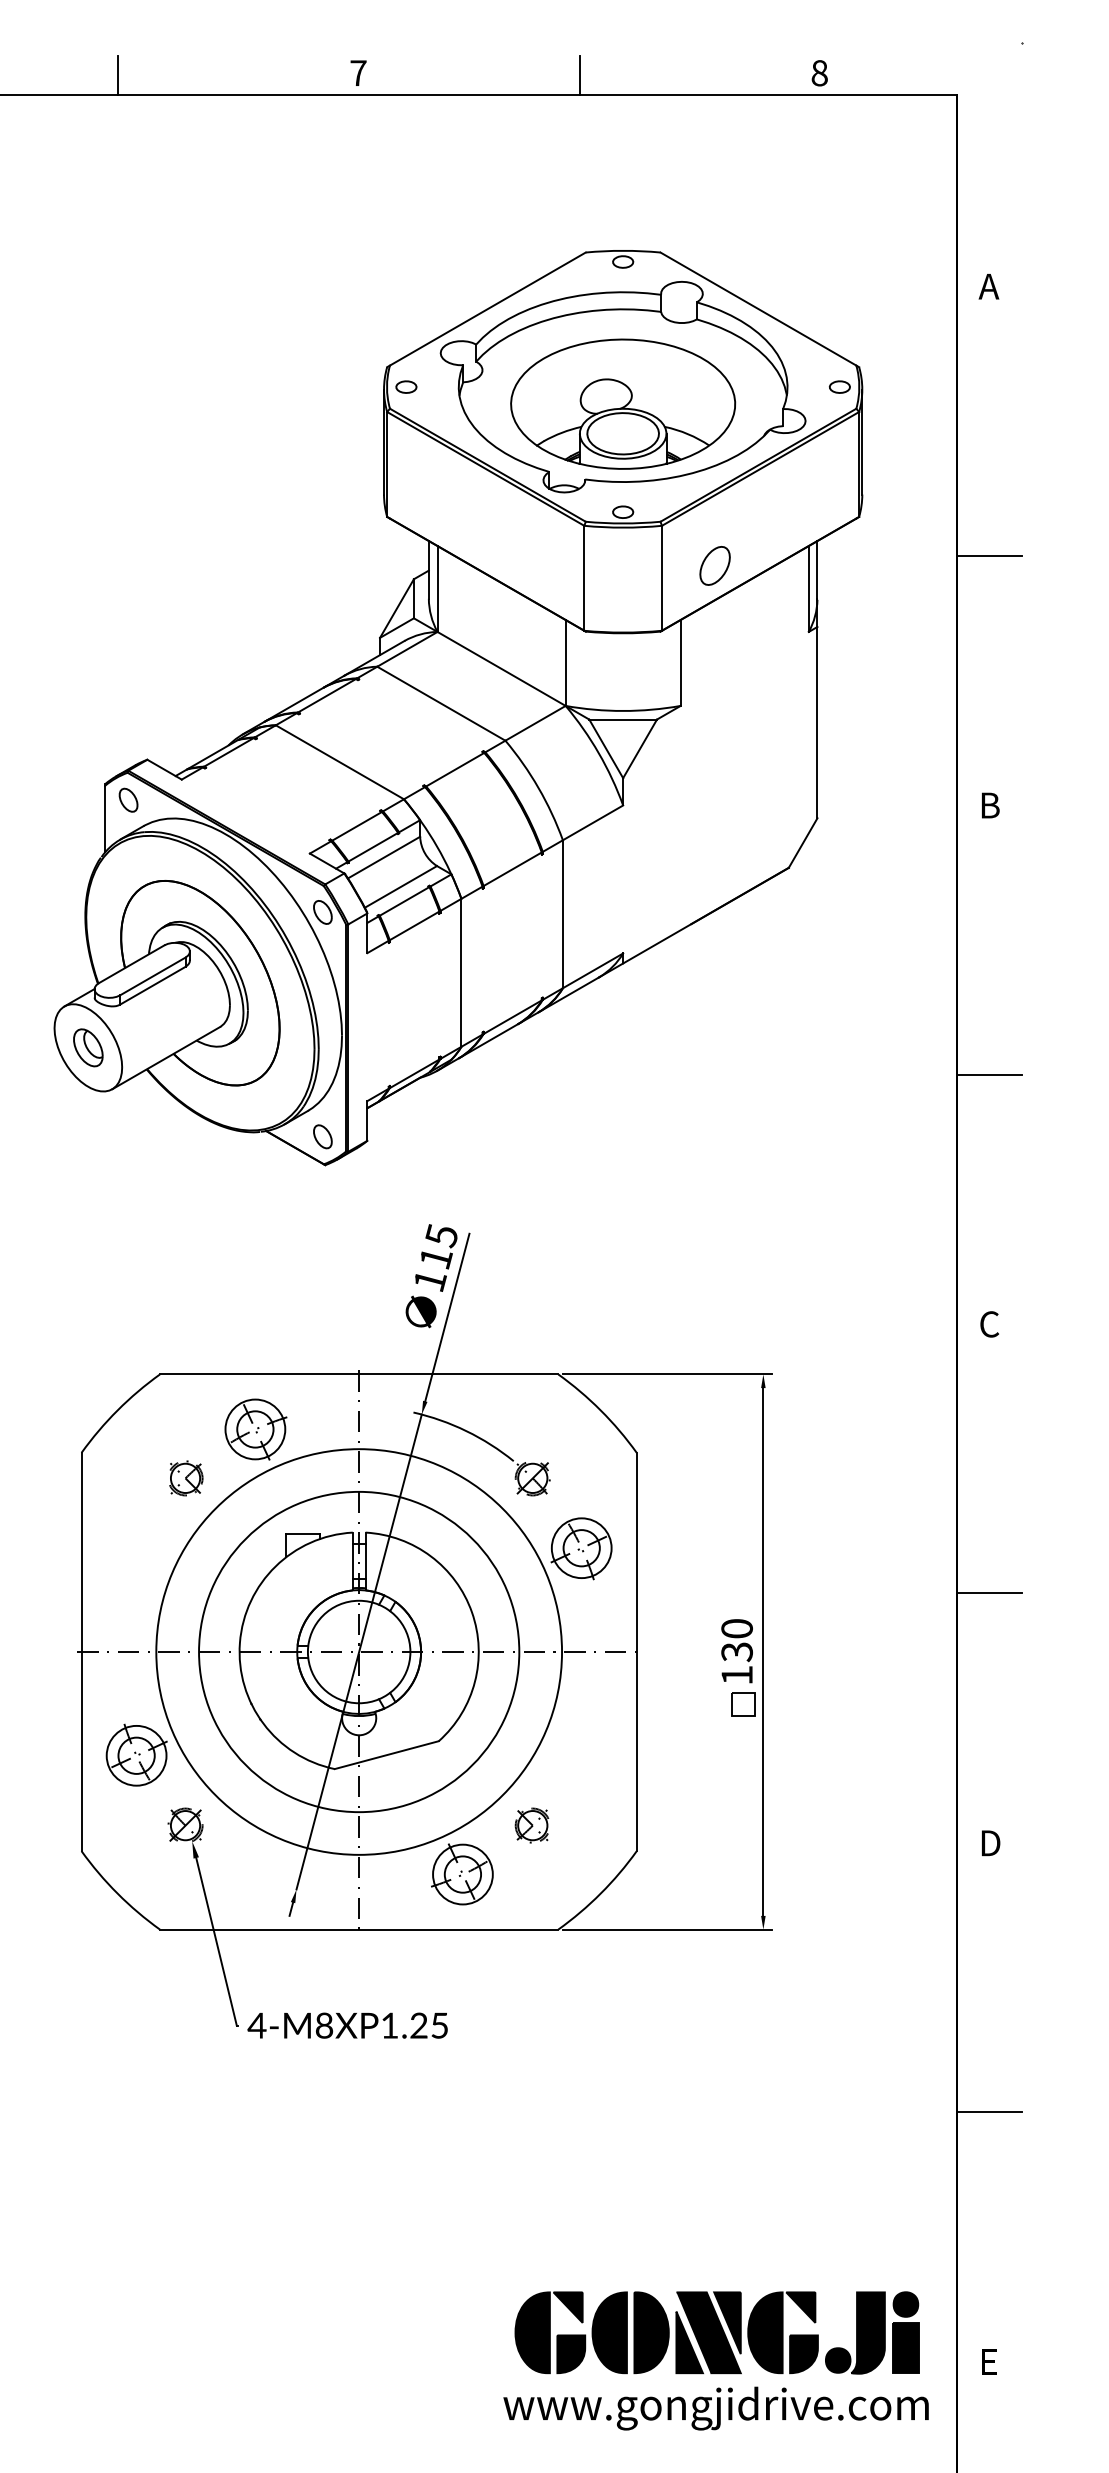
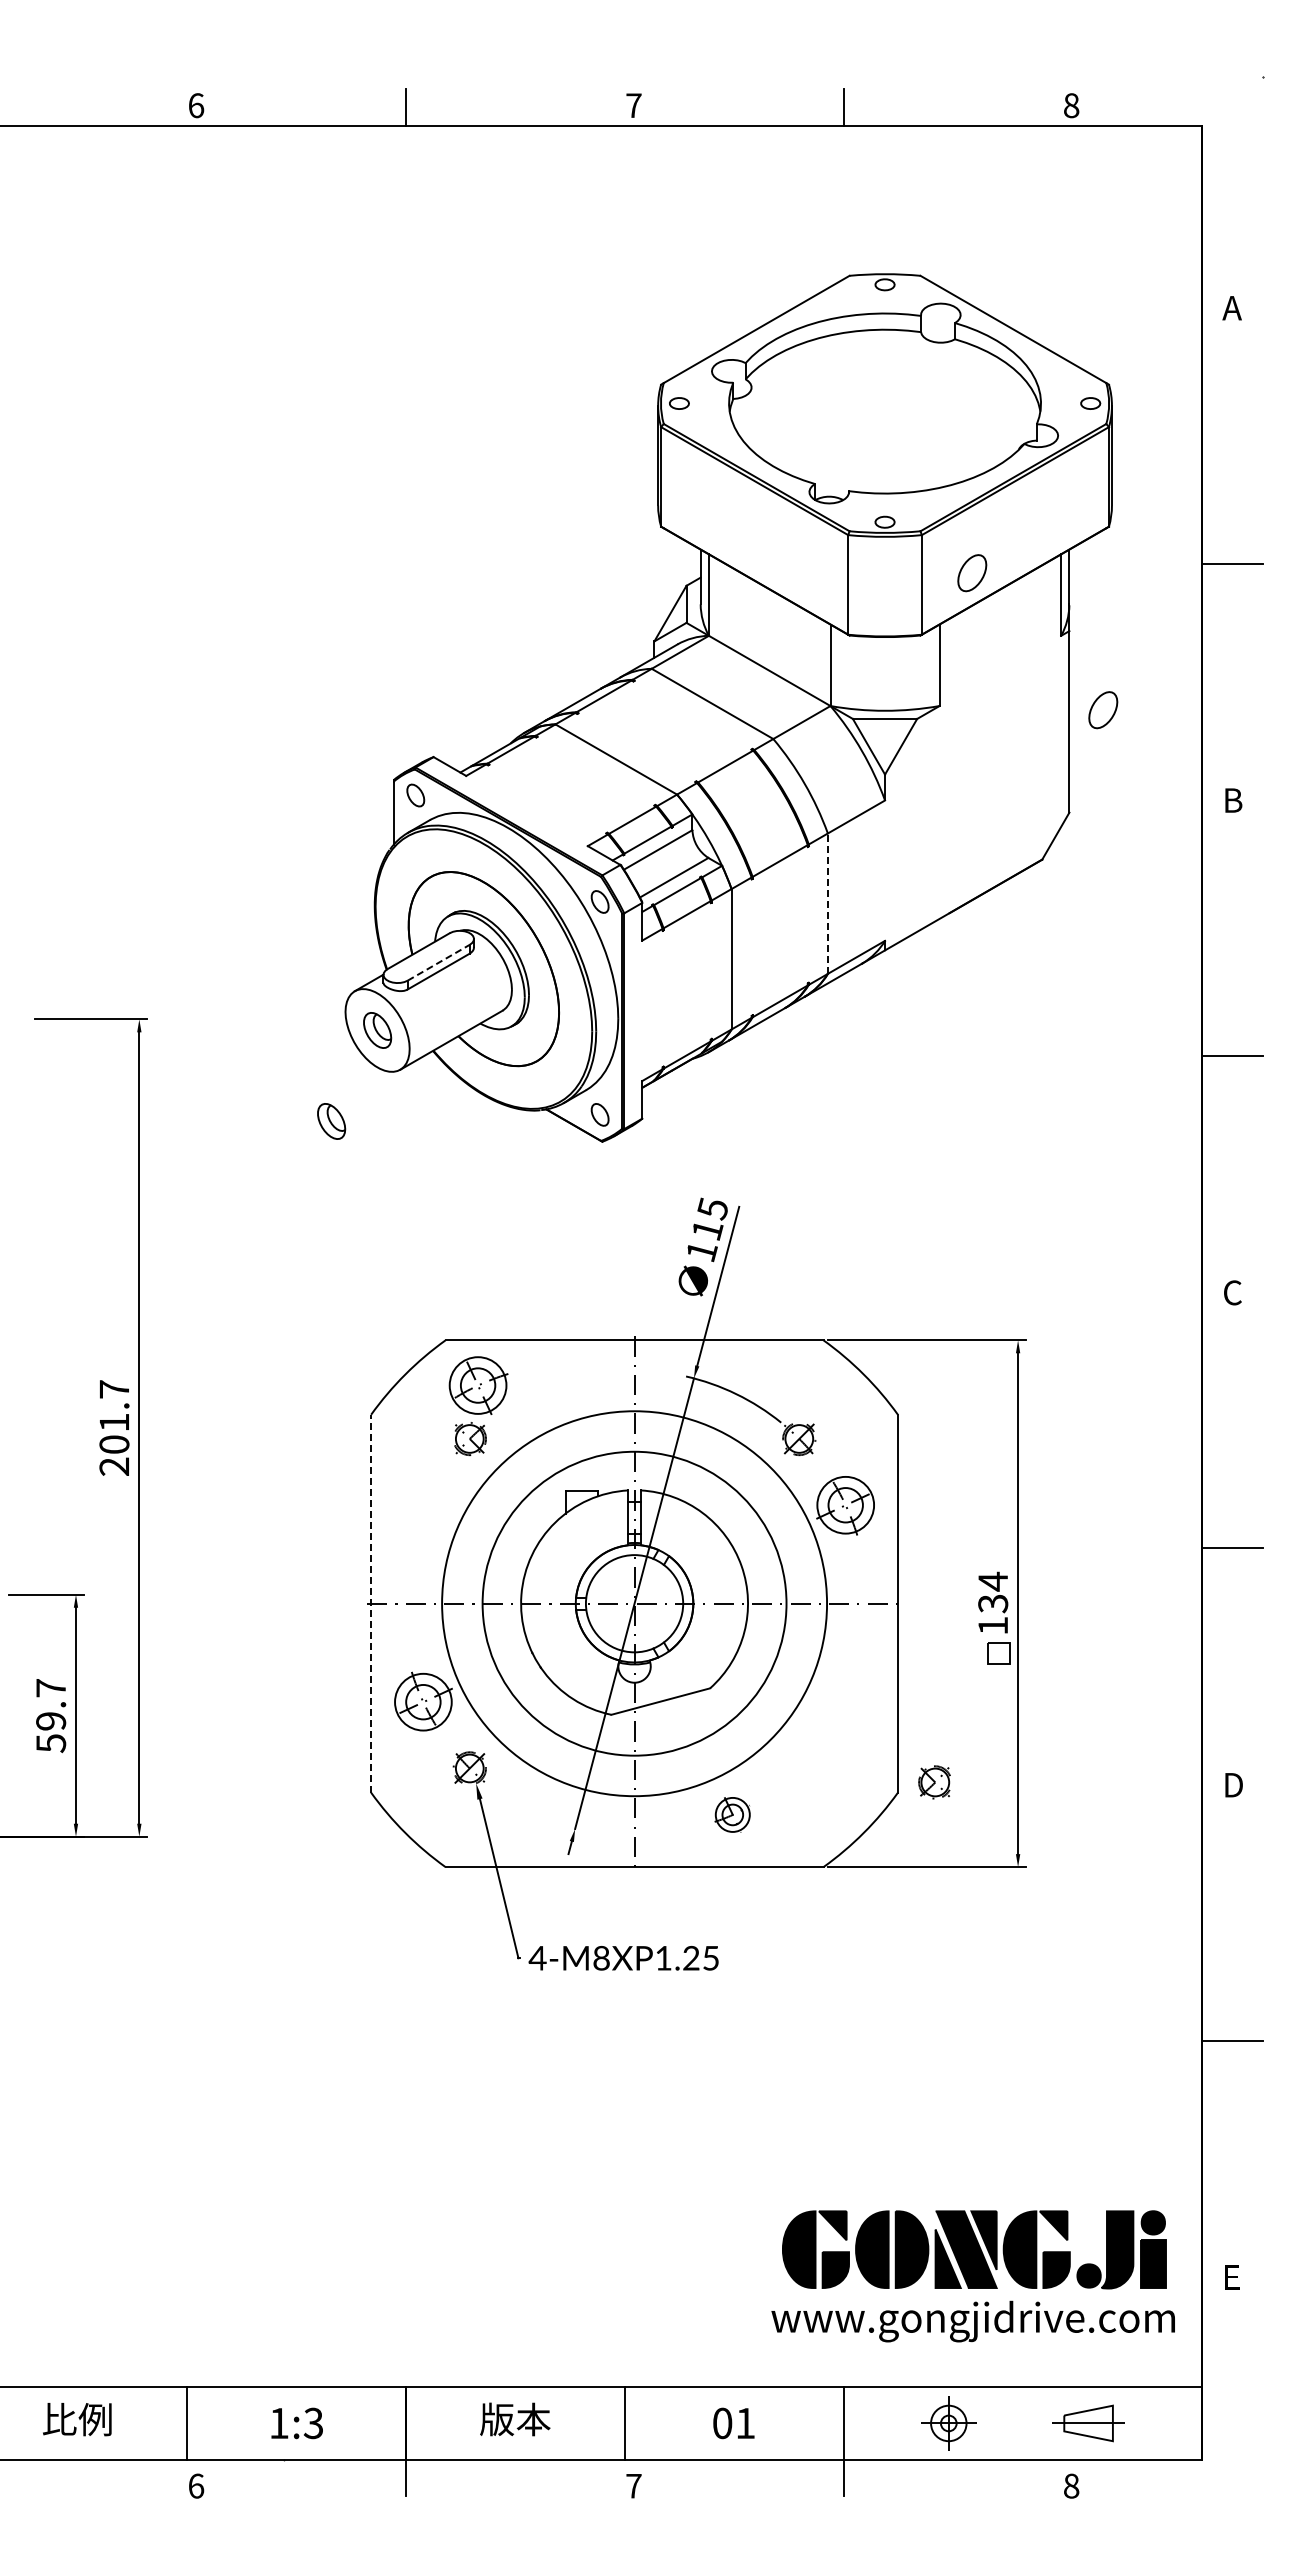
part: (622, 403) -> (884, 419), removed
part: (853, 710) -> (1103, 710), added
line: (562, 914) -> (827, 903), solid -> dashed
line: (152, 976) -> (438, 962), solid -> dashed
part: (39, 1143) -> (331, 1121), added
part: (255, 1429) -> (478, 1385), moved
text: (737, 1628) -> (993, 1581), 130 -> 134
line: (81, 1651) -> (371, 1603), solid -> dashed
part: (531, 1825) -> (934, 1782), moved
part: (462, 1874) -> (732, 1814), size x0.6

